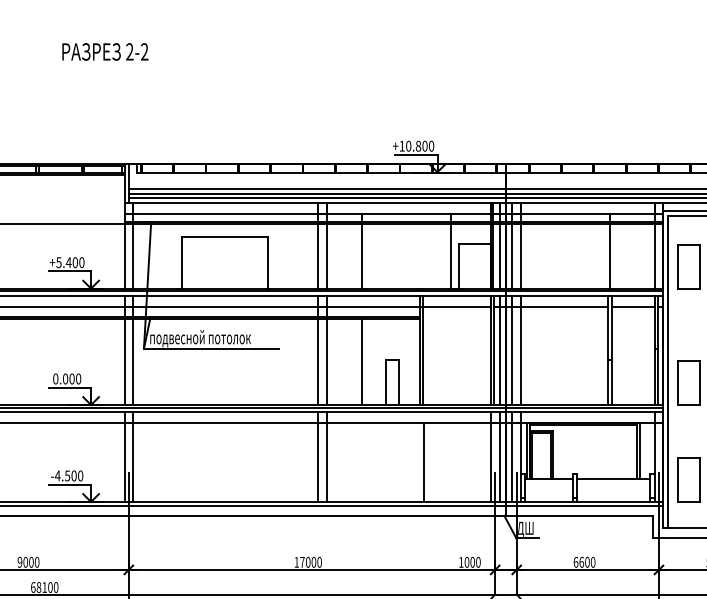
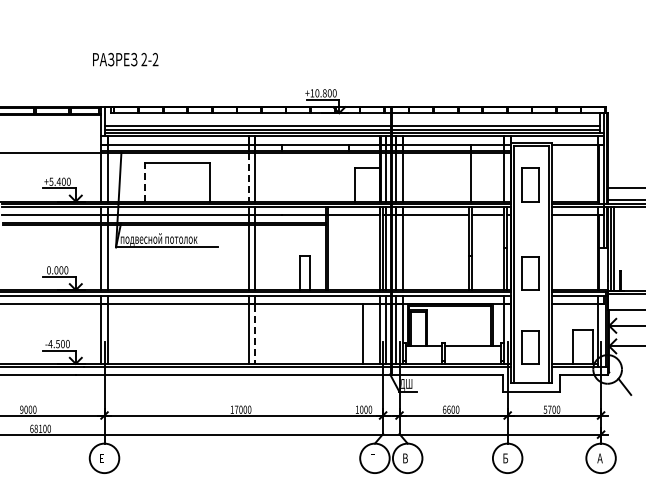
text: (105, 51) -> (125, 59), moved
line: (361, 255) -> (281, 176), removed
line: (450, 255) -> (349, 176), removed
line: (318, 256) -> (248, 177), solid -> dashed
line: (181, 264) -> (144, 183), solid -> dashed
line: (361, 362) -> (281, 257), removed
line: (424, 462) -> (363, 333), moved
line: (327, 463) -> (255, 334), solid -> dashed

